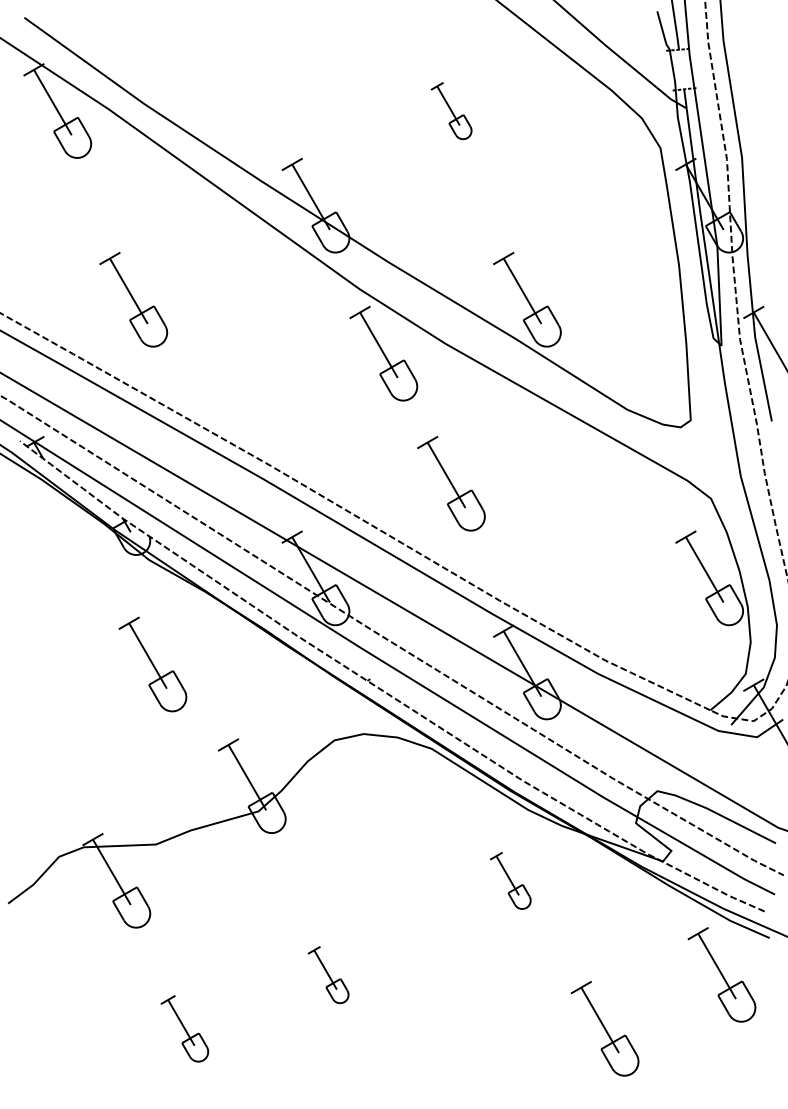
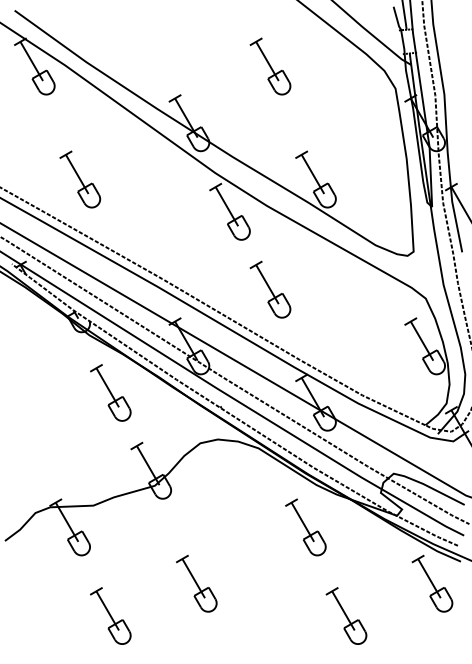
part: (451, 111) -> (270, 66), size x1.67
part: (152, 663) -> (110, 392), moved
part: (510, 881) -> (305, 527), size x1.67
part: (328, 974) -> (196, 583), size x1.67
part: (184, 1028) -> (110, 615), size x1.43
part: (605, 1028) -> (346, 615), moved

